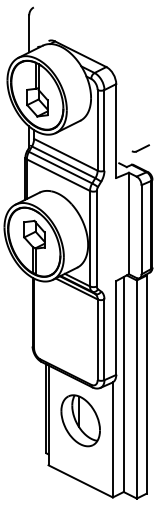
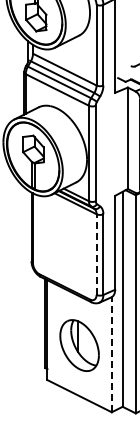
line: (97, 339) -> (96, 254), solid -> dashed
part: (80, 420) -> (79, 345), moved
line: (112, 439) -> (111, 354), solid -> dashed

